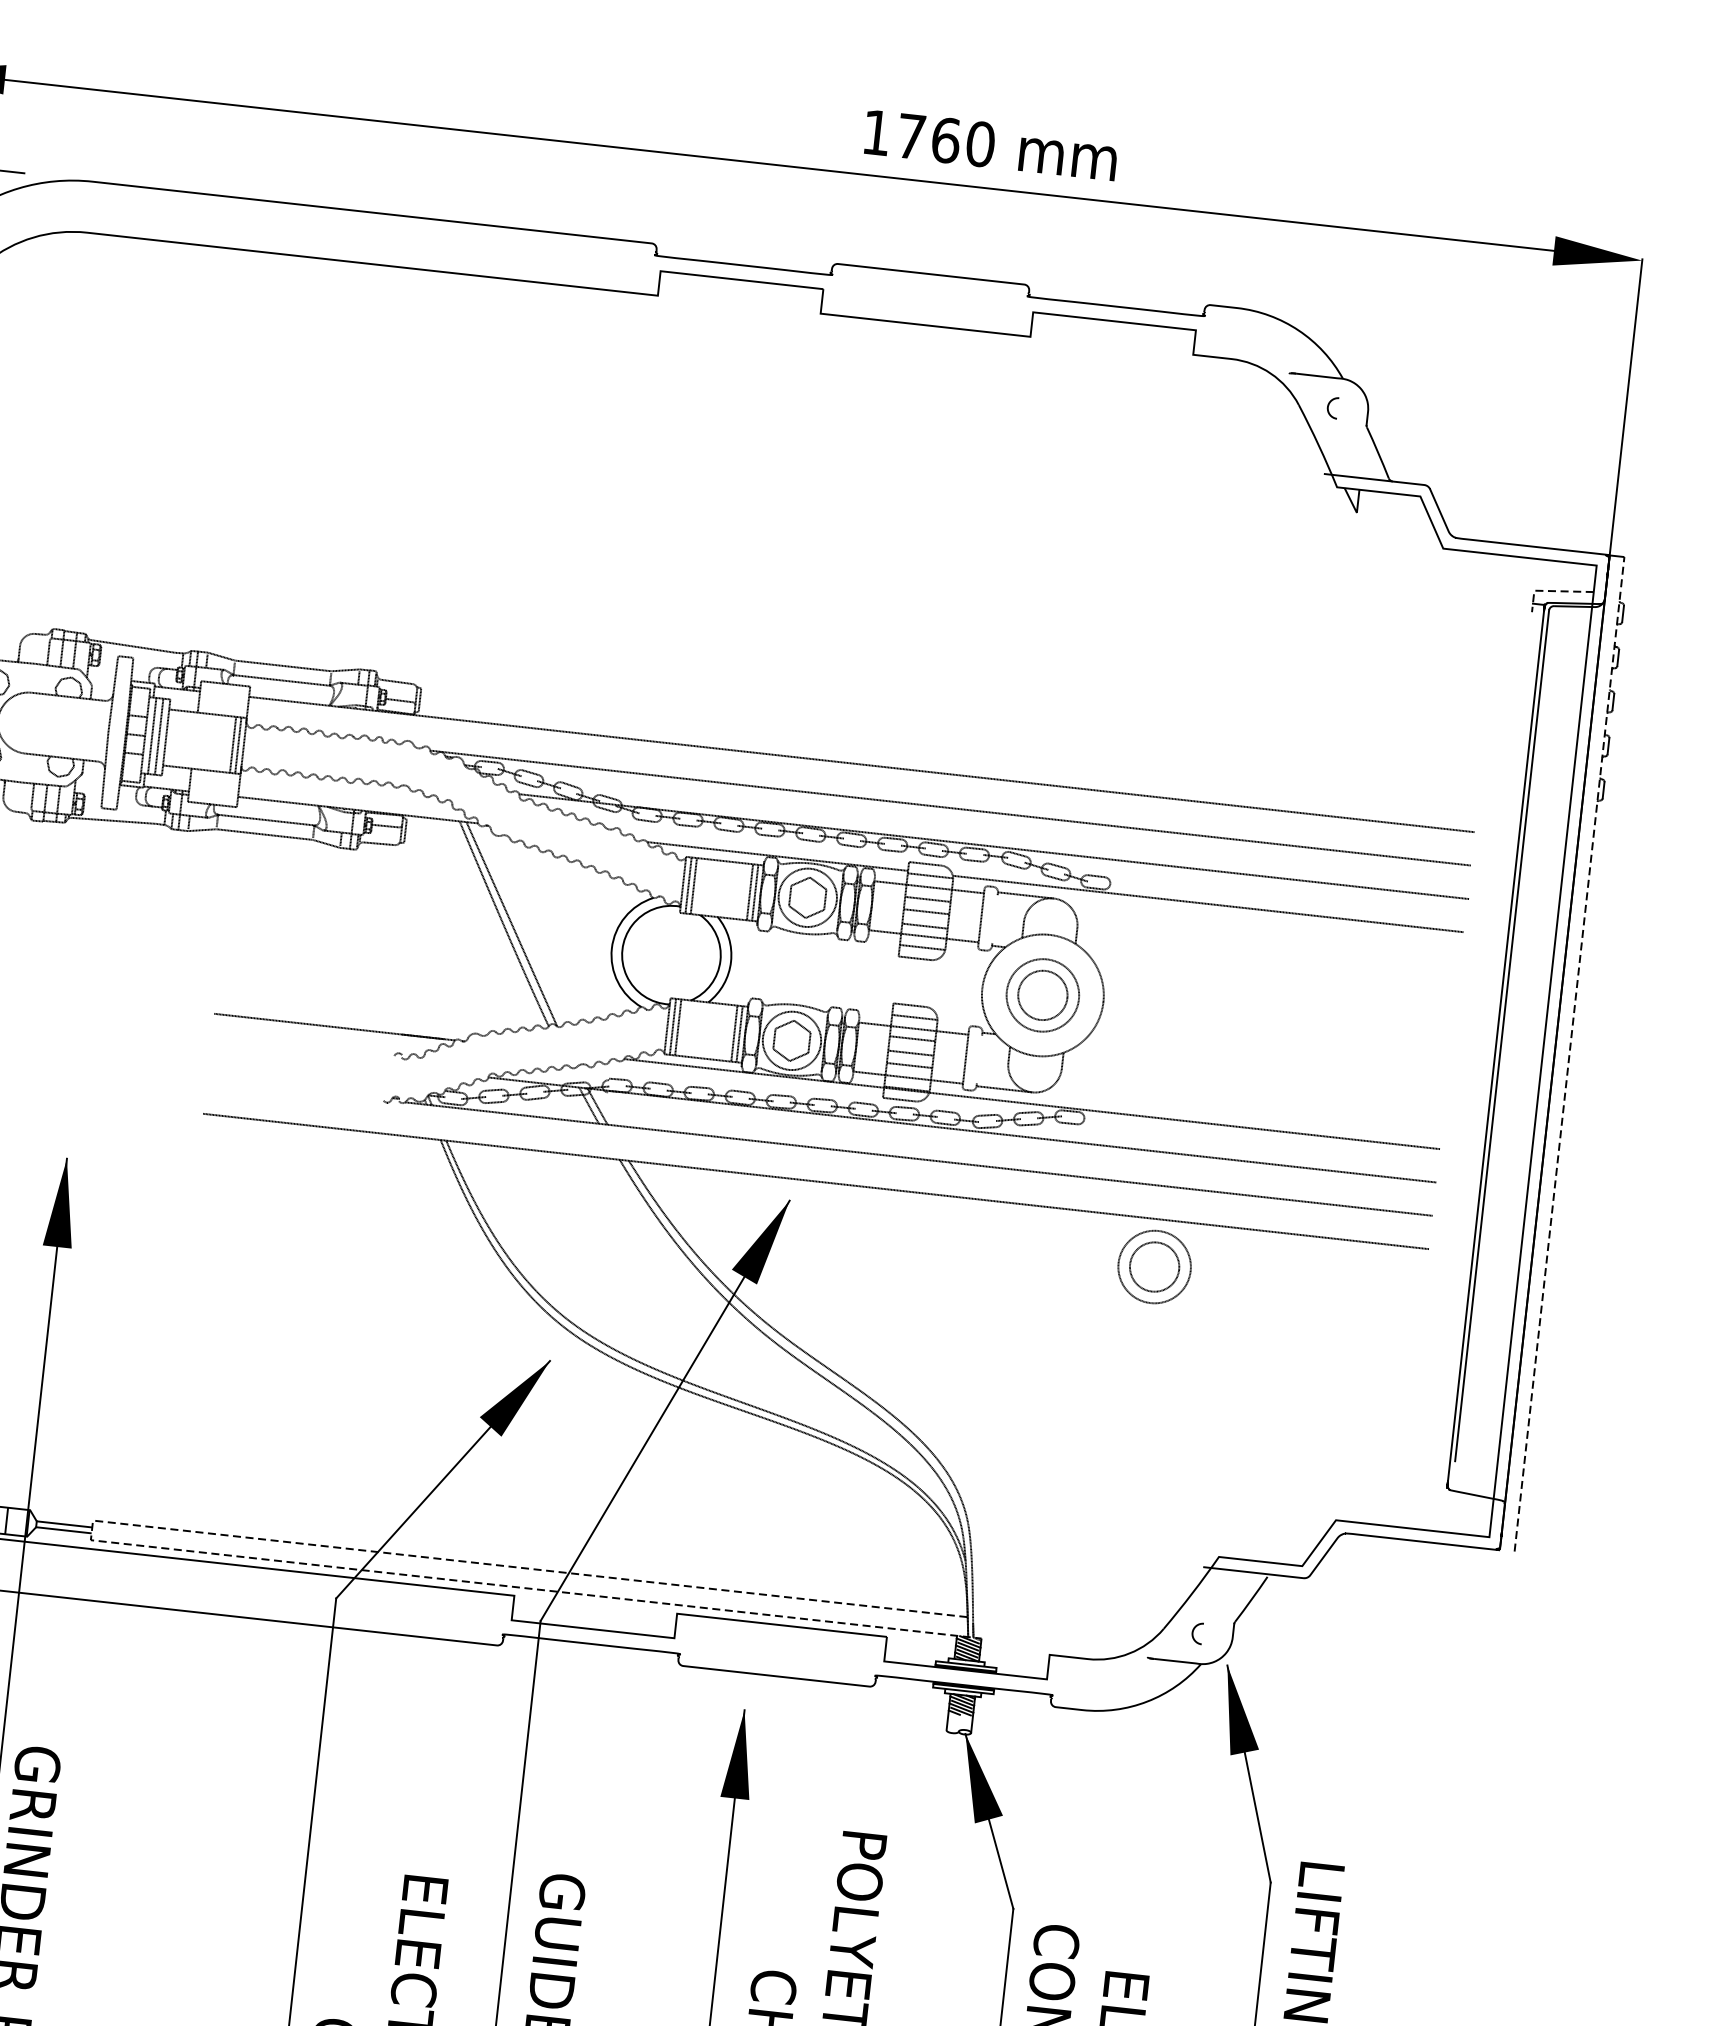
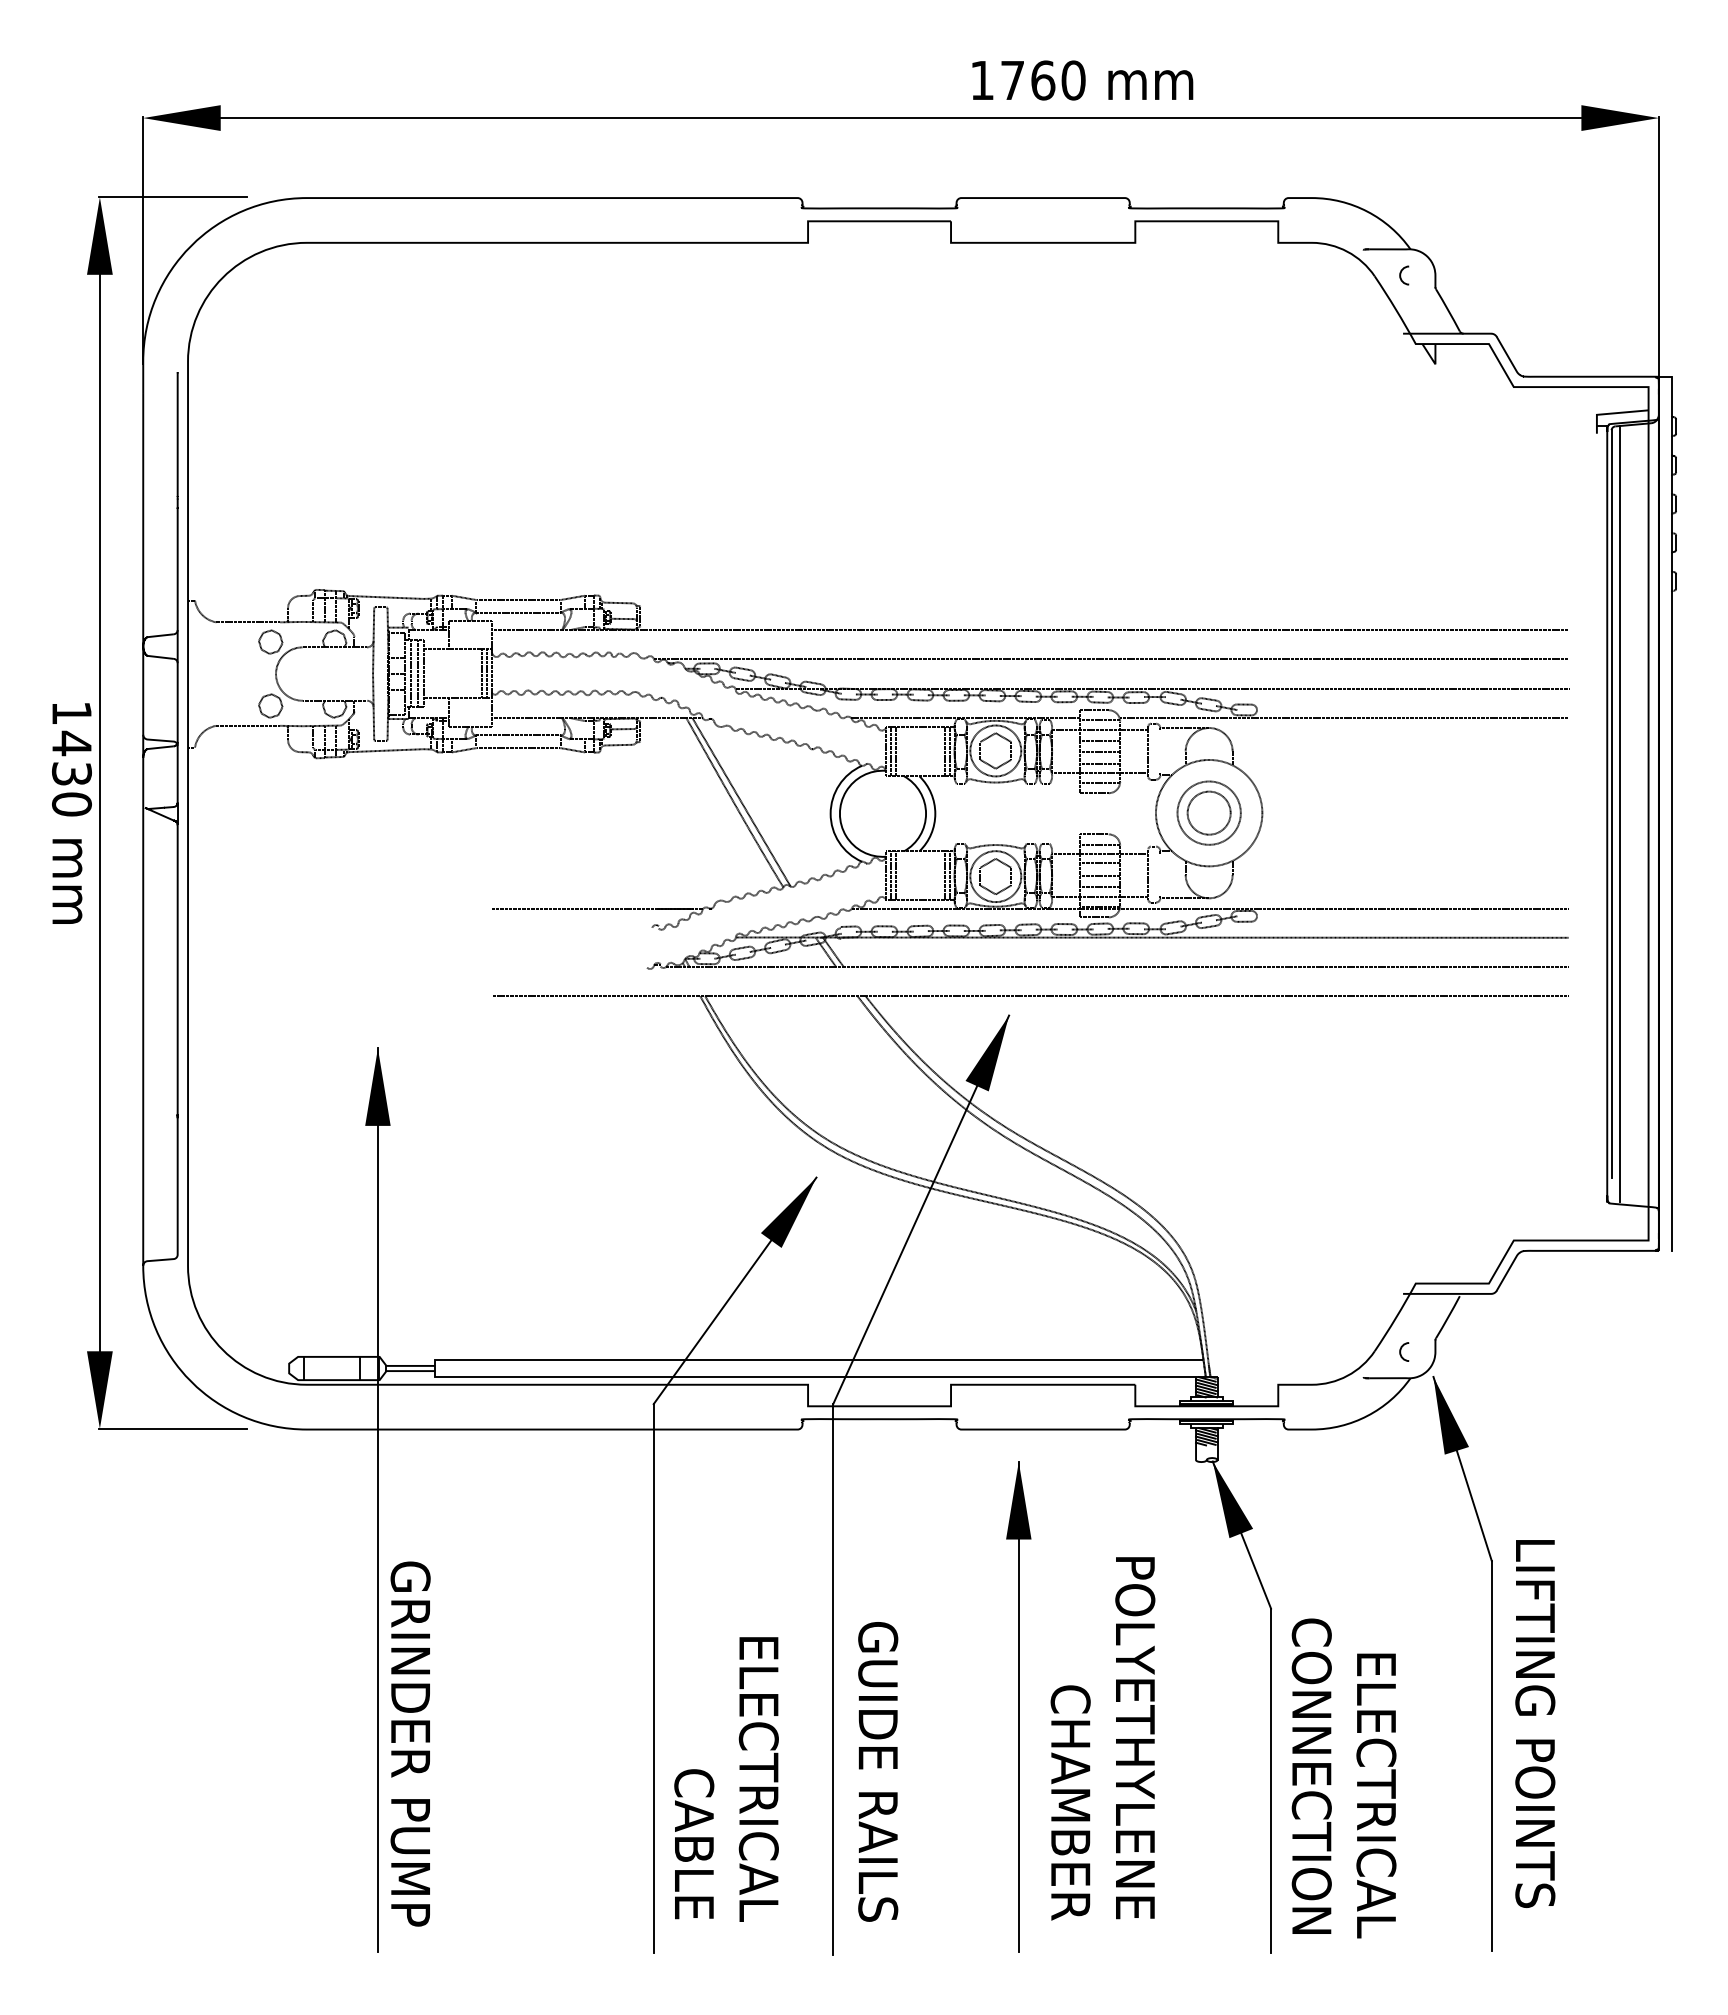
line: (1552, 591) -> (1612, 413), dashed -> solid
line: (1511, 1047) -> (1620, 813), added
line: (1569, 1053) -> (1671, 813), dashed -> solid
part: (1153, 1266) -> (1331, 1037), removed
line: (91, 1539) -> (435, 1376), dashed -> solid

